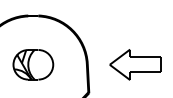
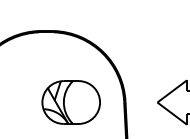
part: (33, 64) -> (71, 102), moved

